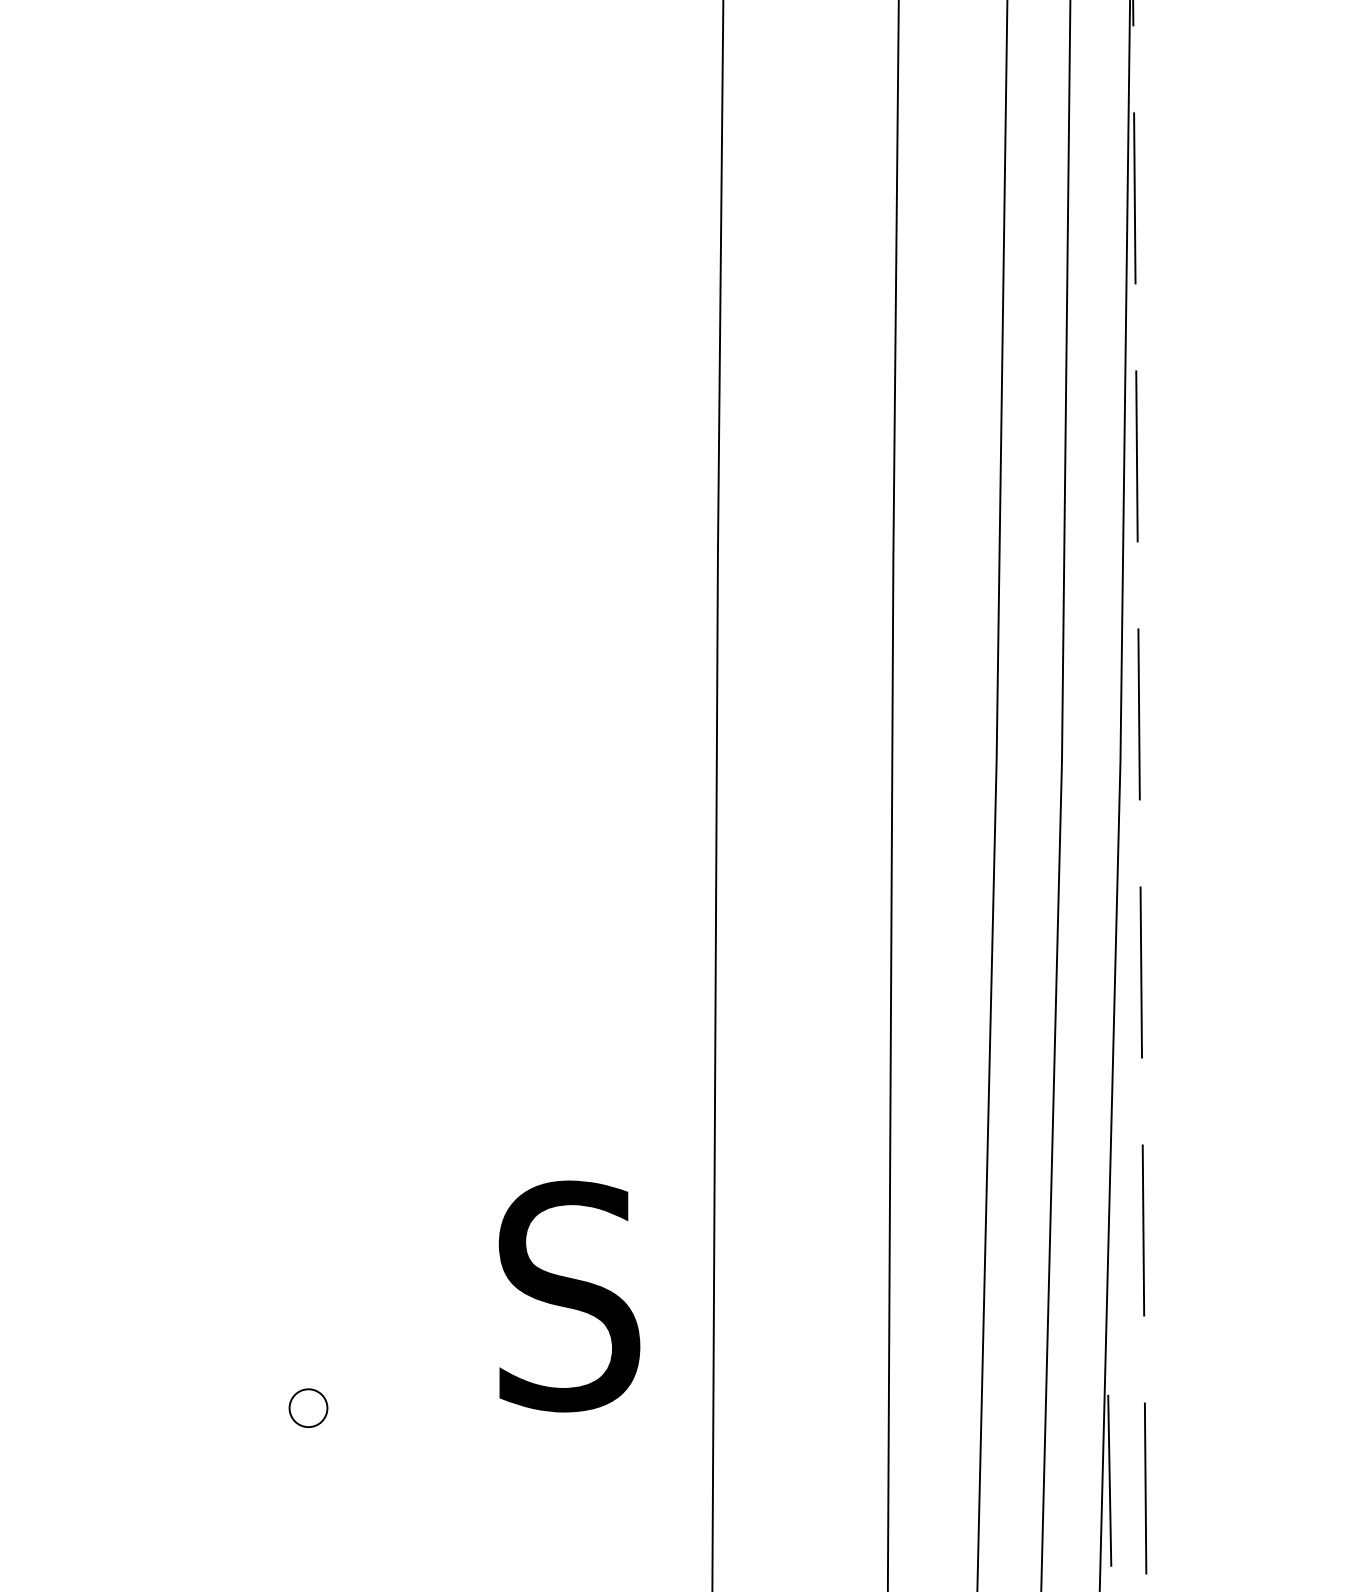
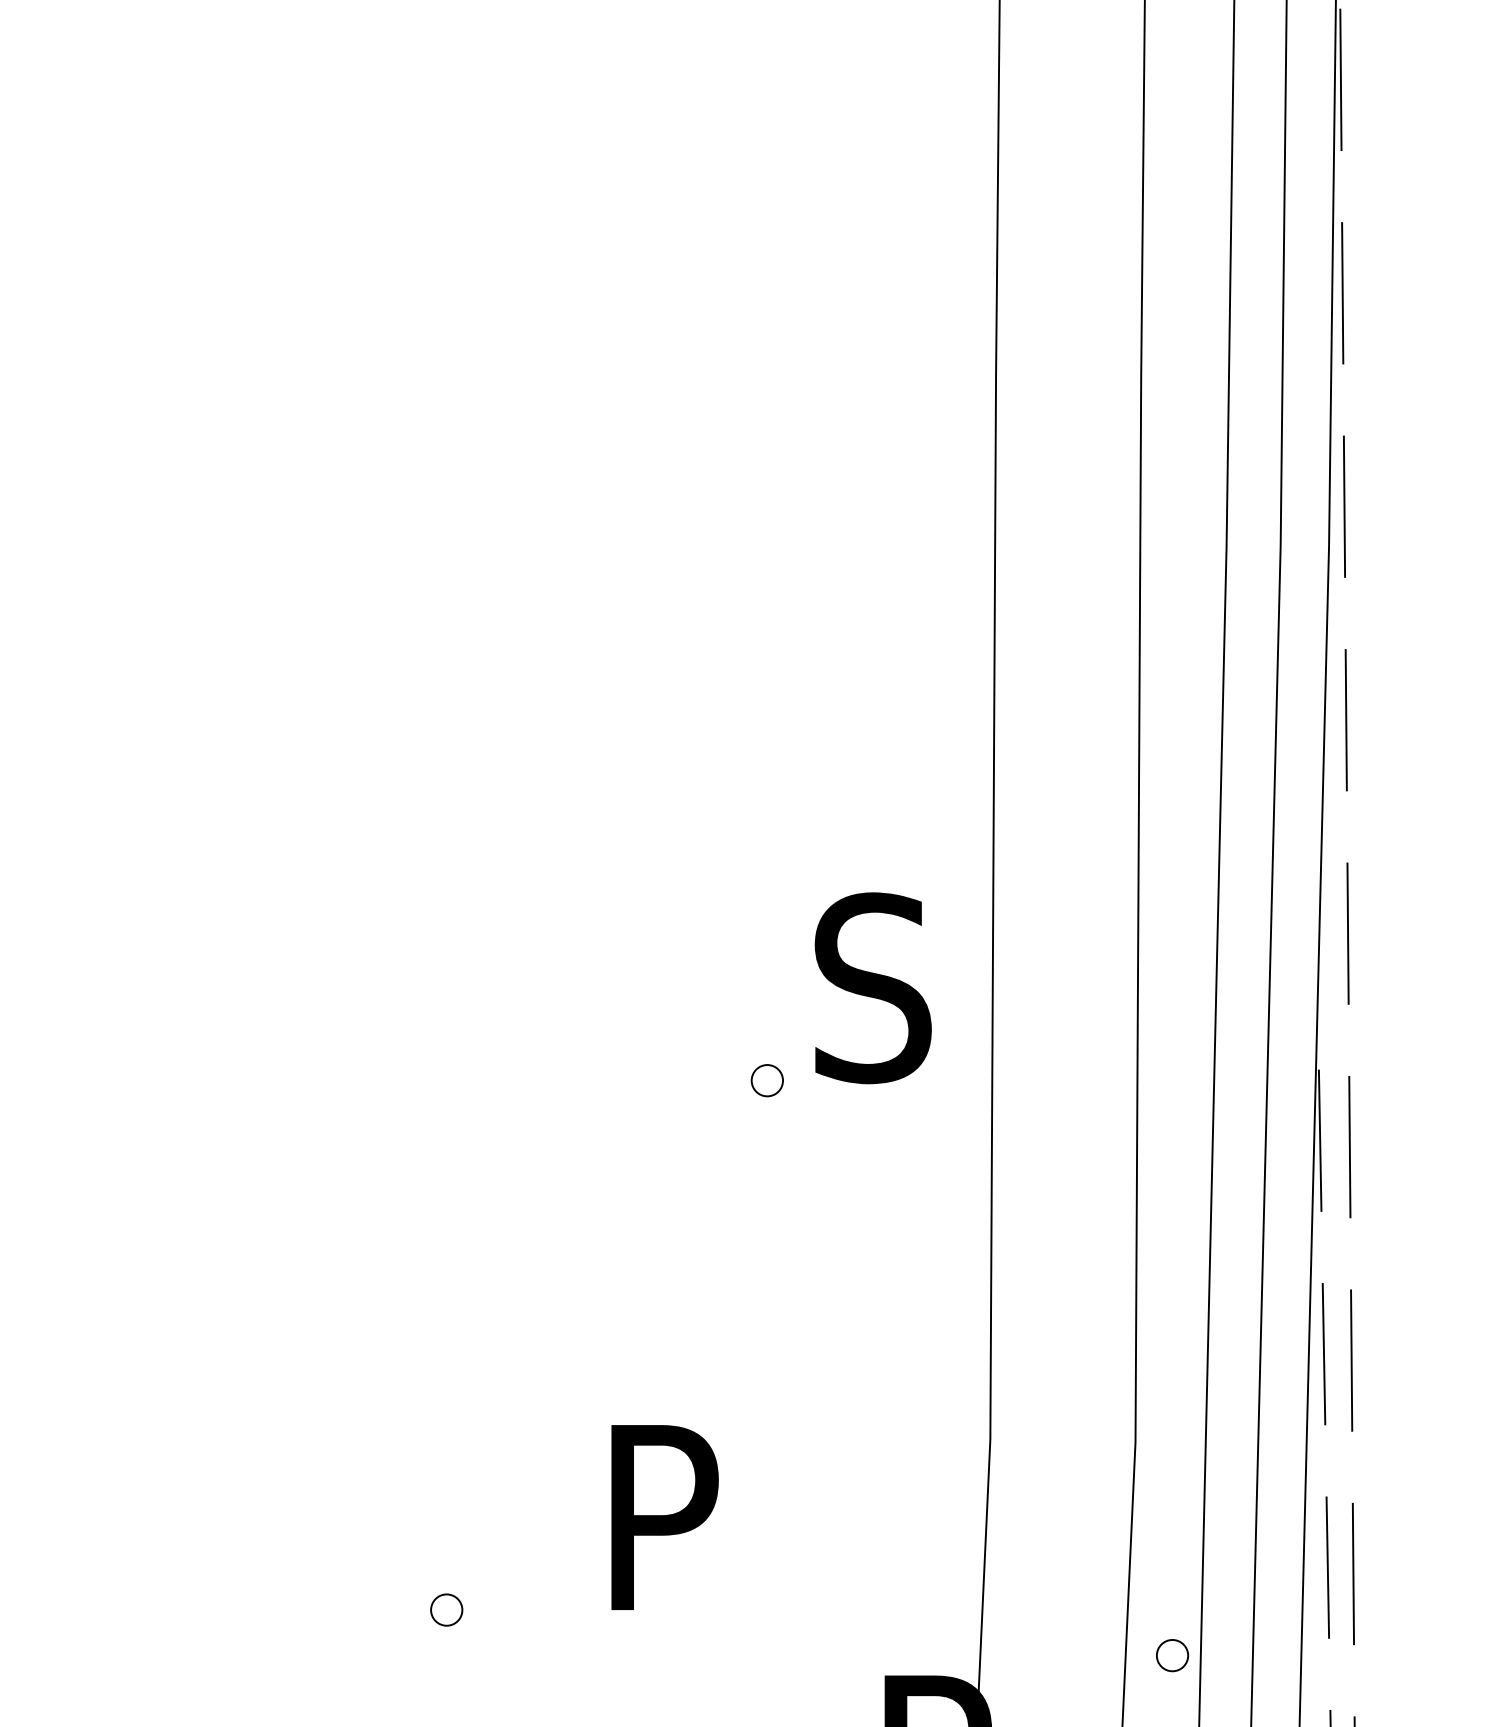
part: (307, 1407) -> (766, 1080), moved

